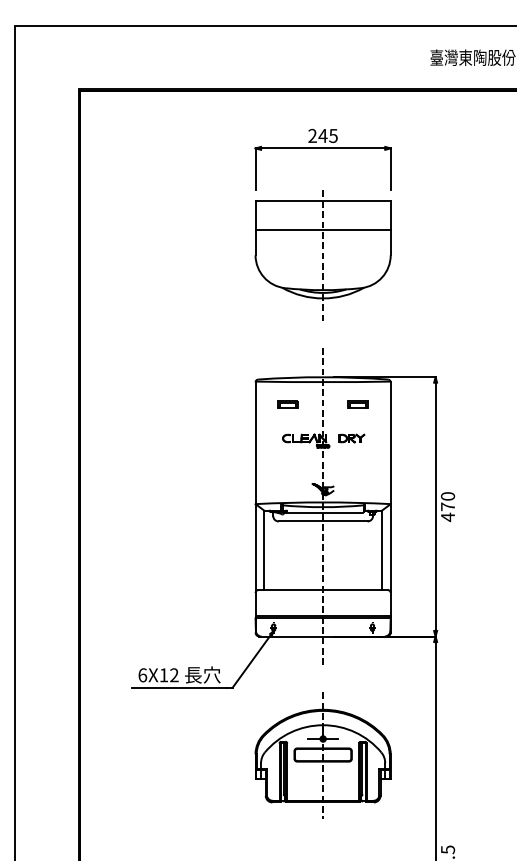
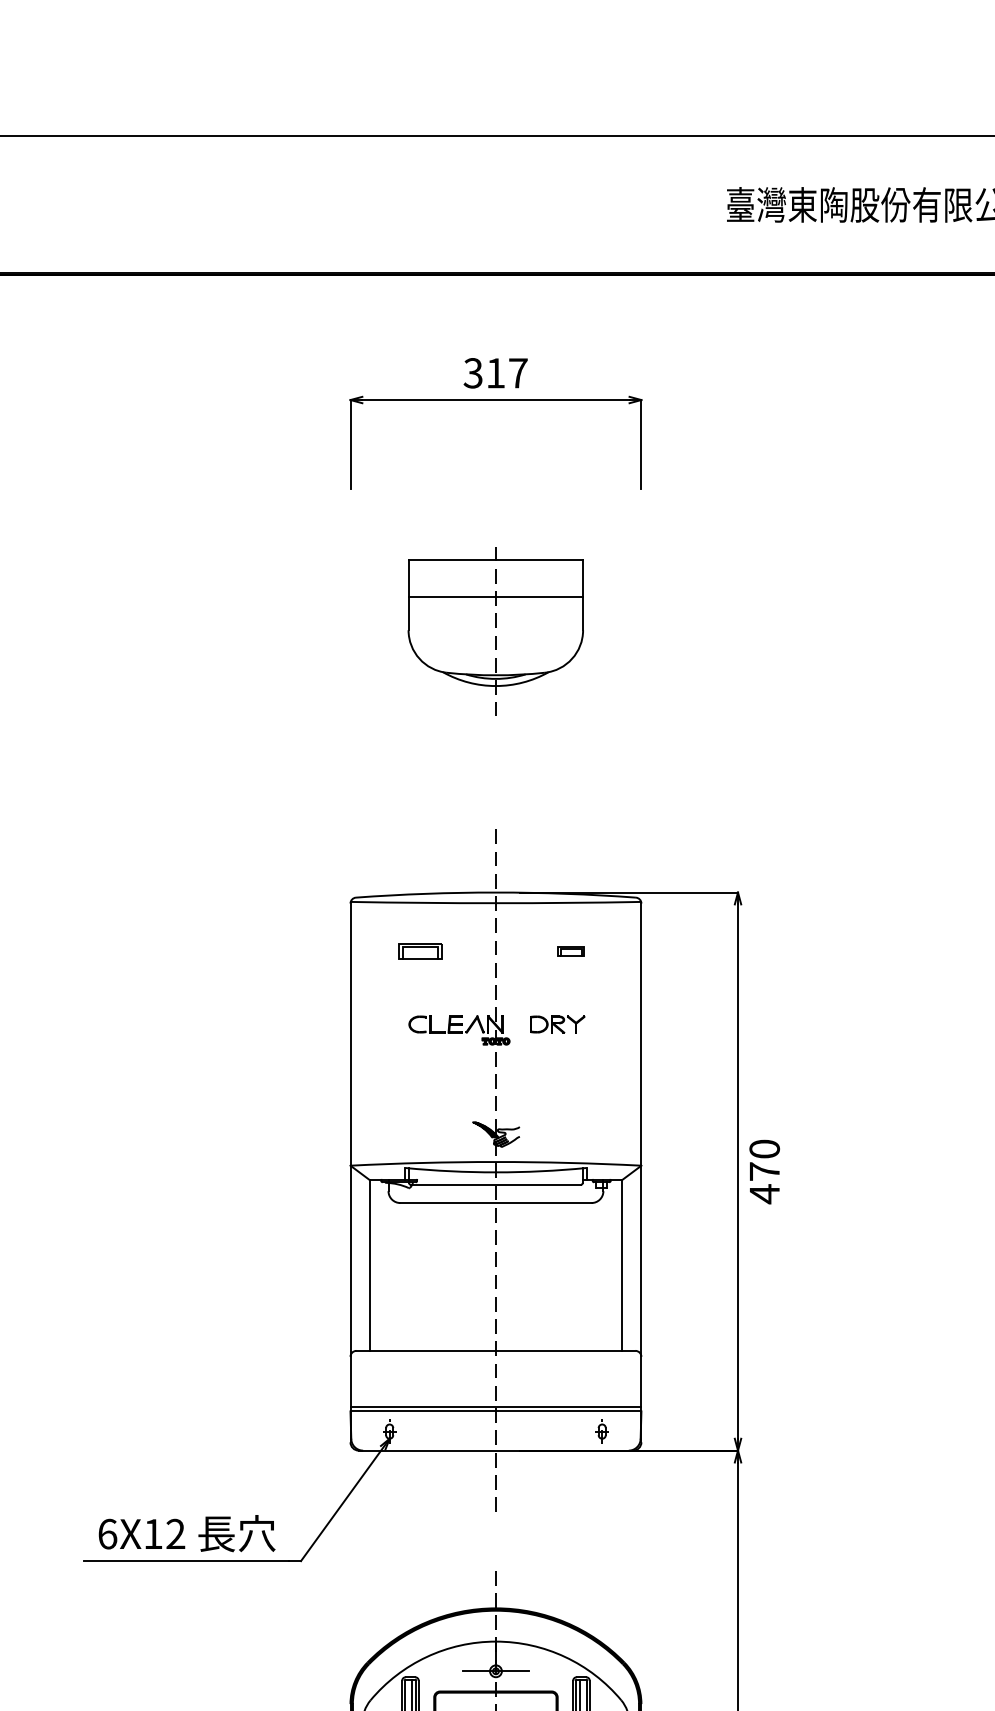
text: (322, 136) -> (494, 374), 245 -> 317
part: (322, 255) -> (494, 630), size x0.6
part: (357, 404) -> (569, 951), size x0.6

